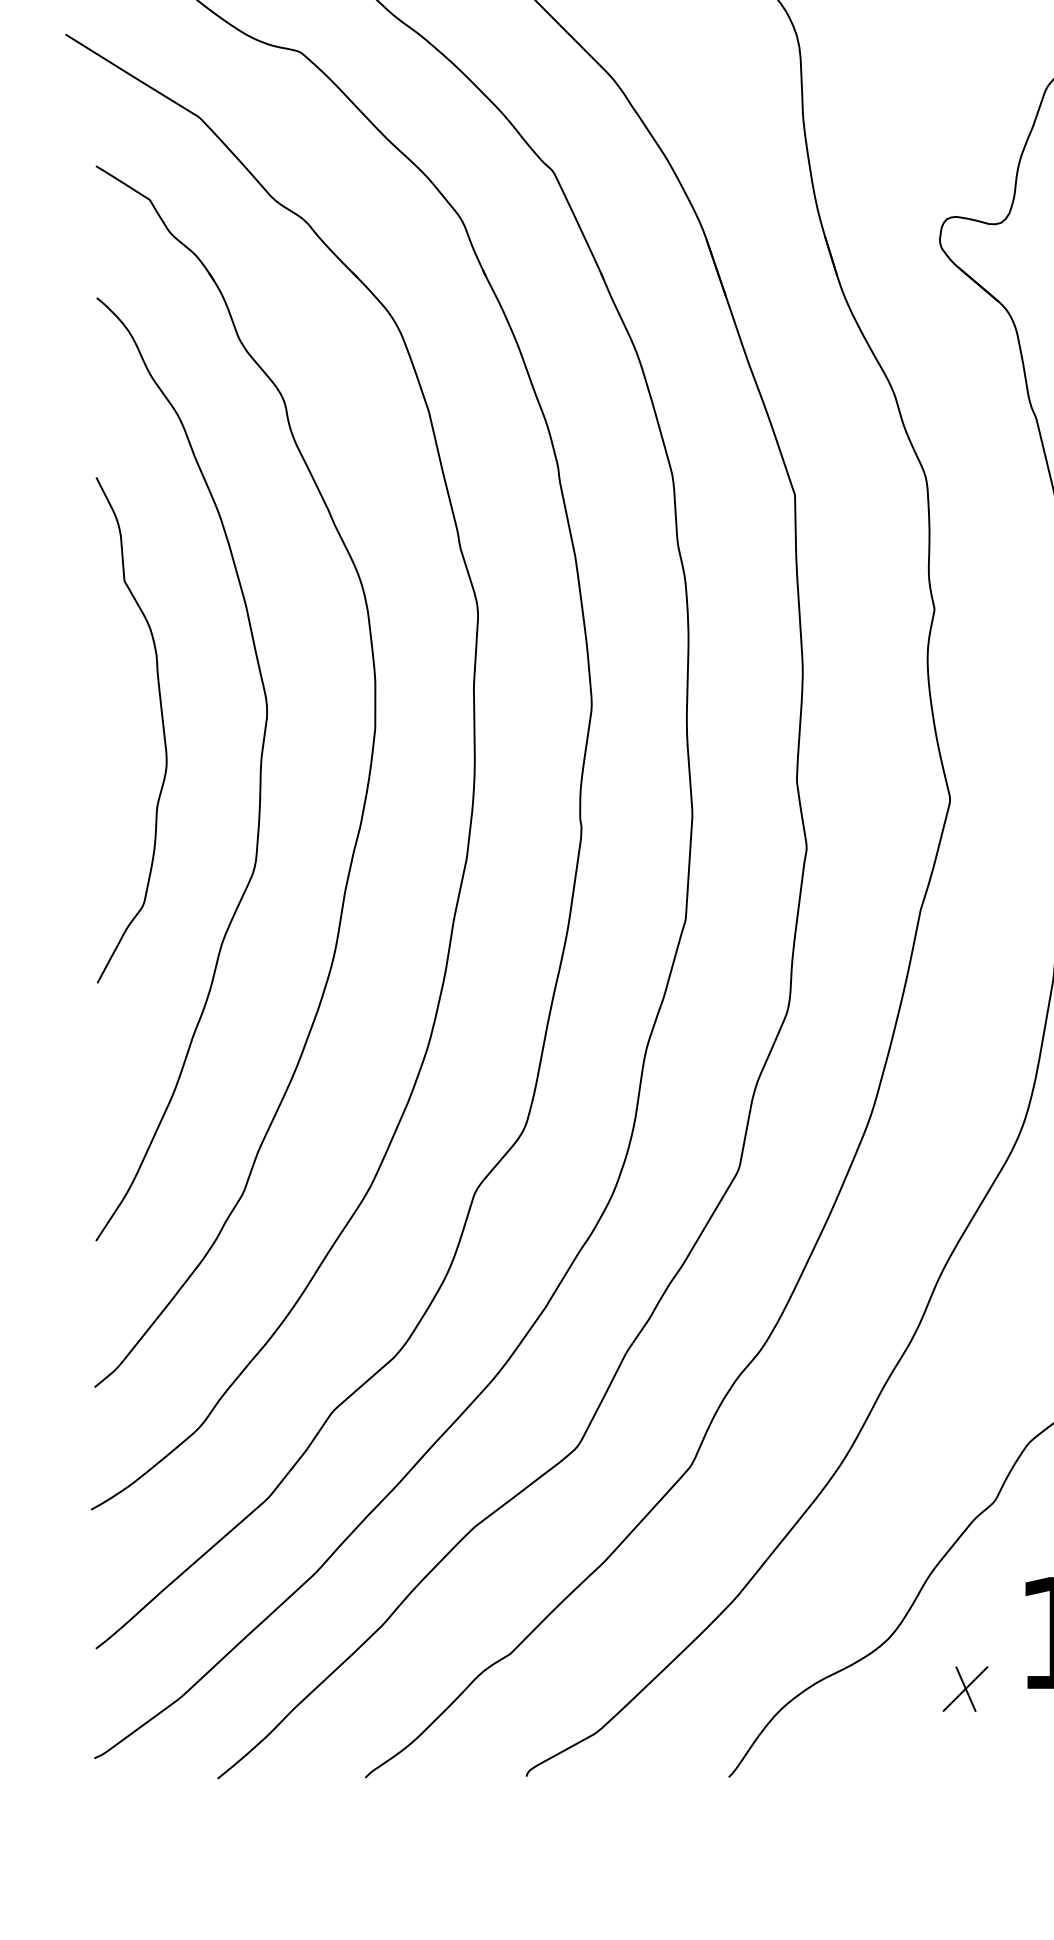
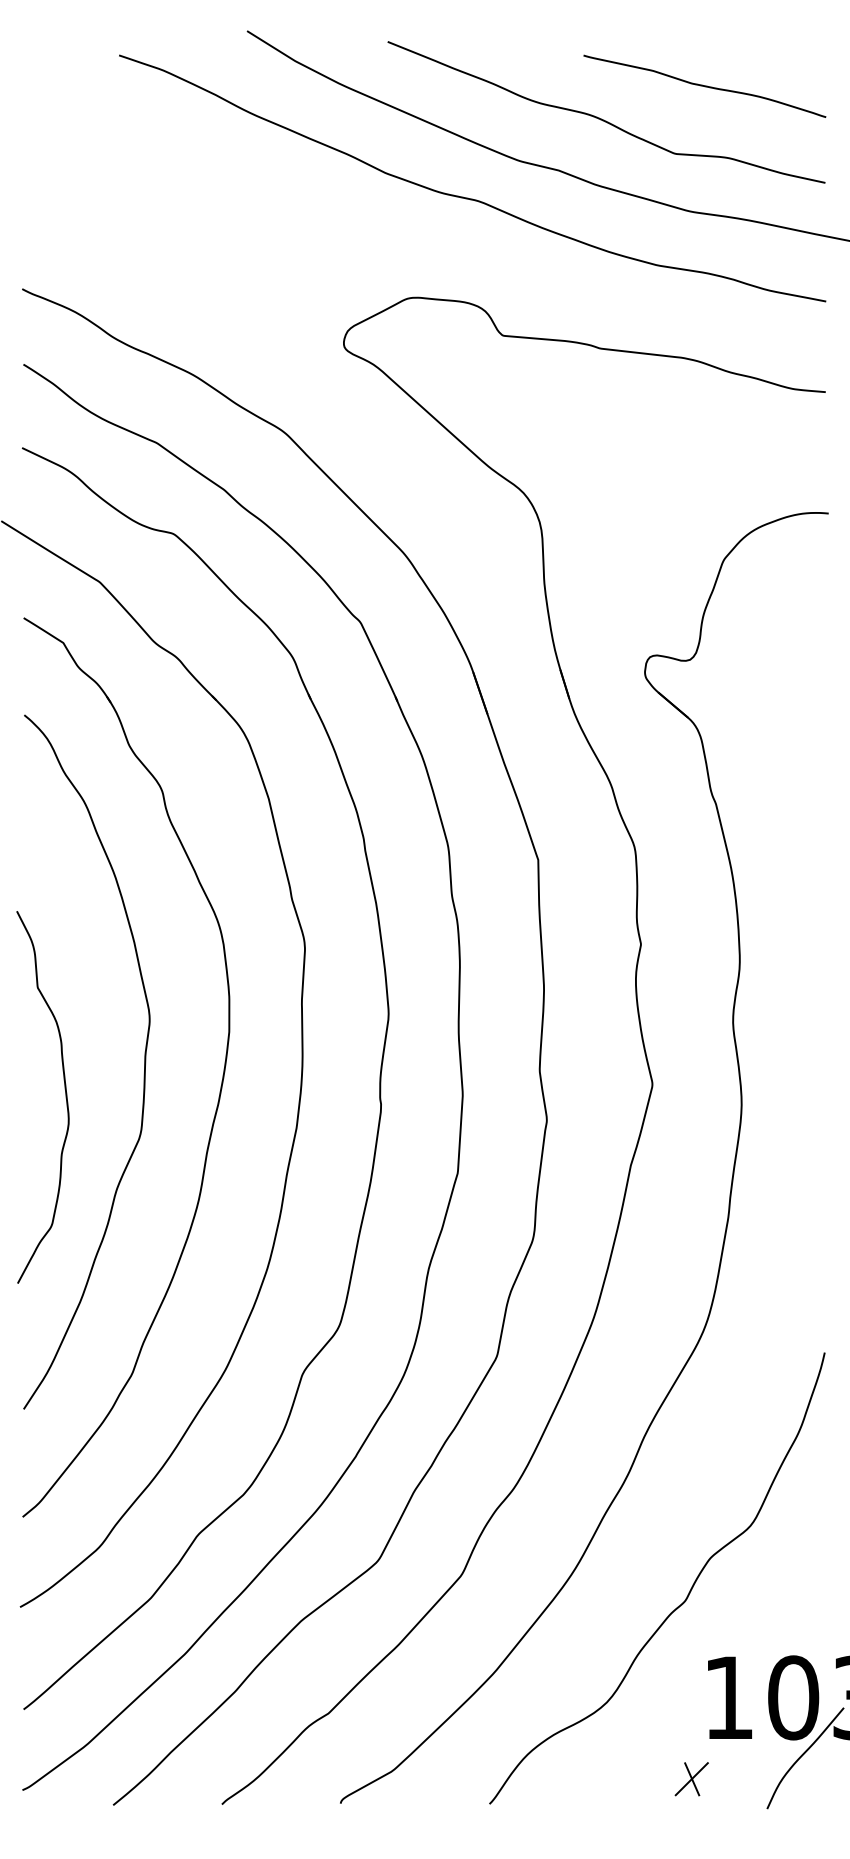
curve: (162, 730) -> (65, 1097), moved
part: (965, 1689) -> (691, 1779), moved

